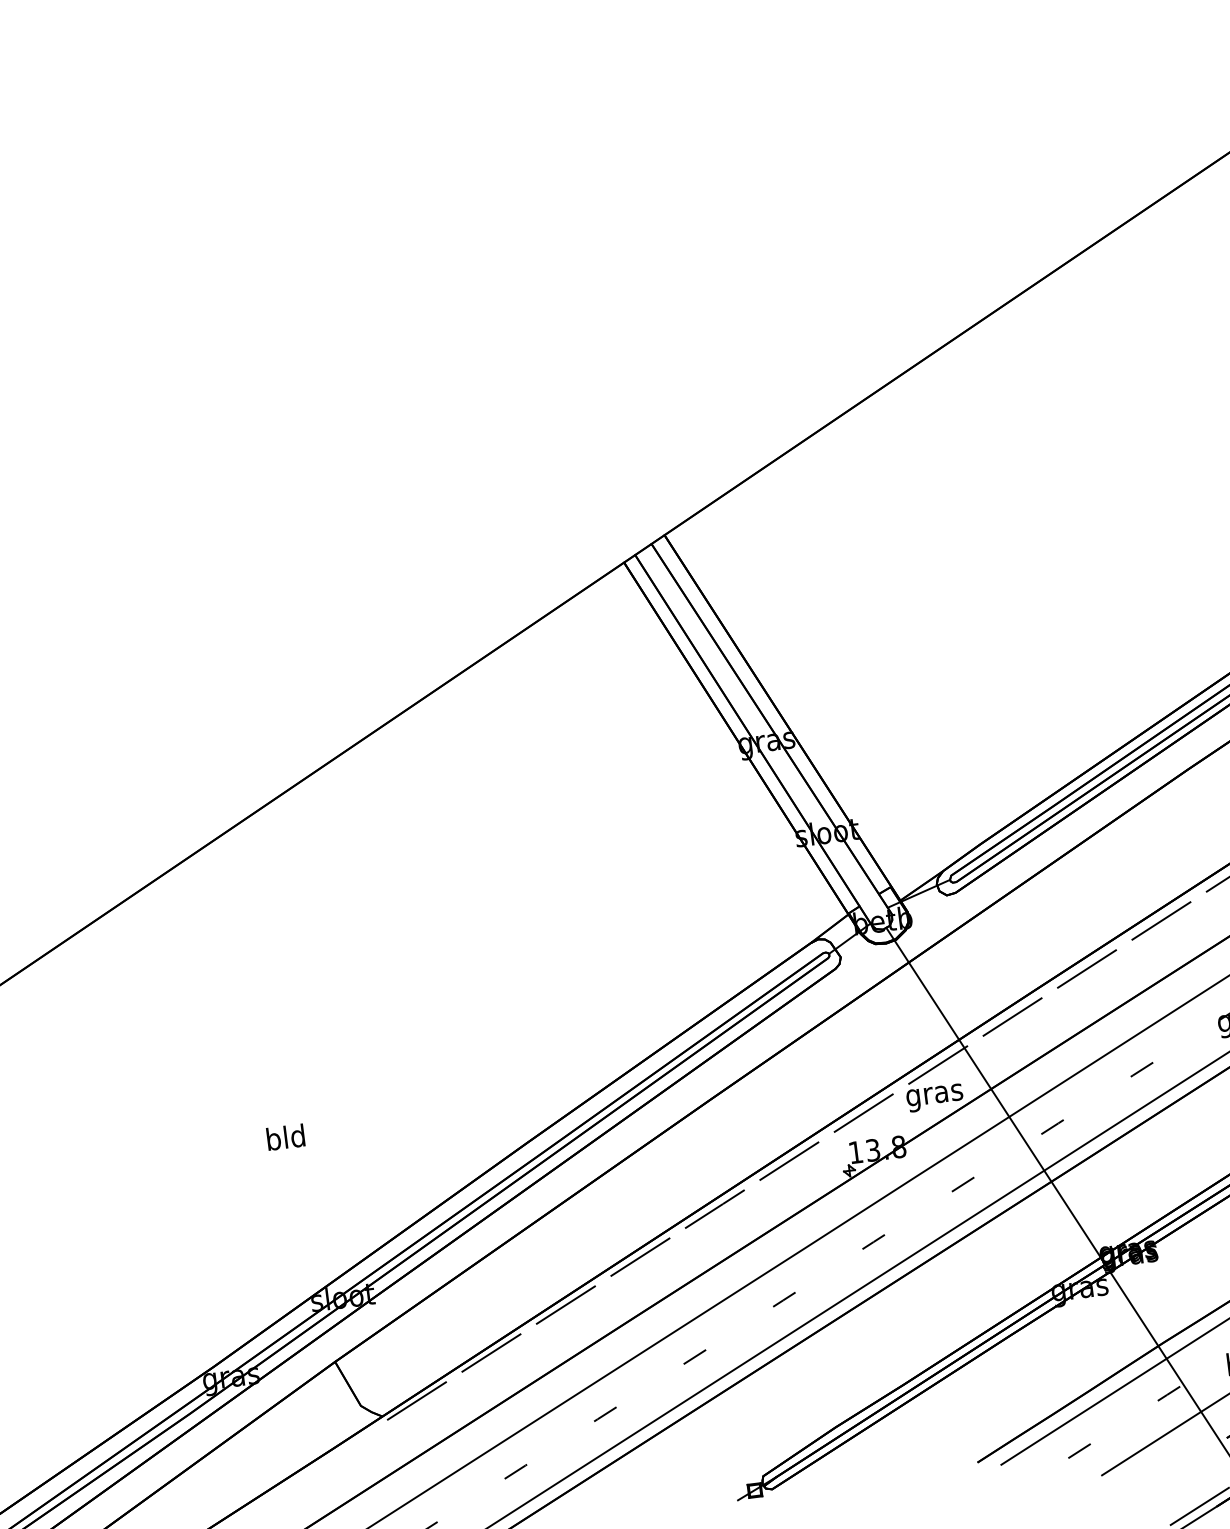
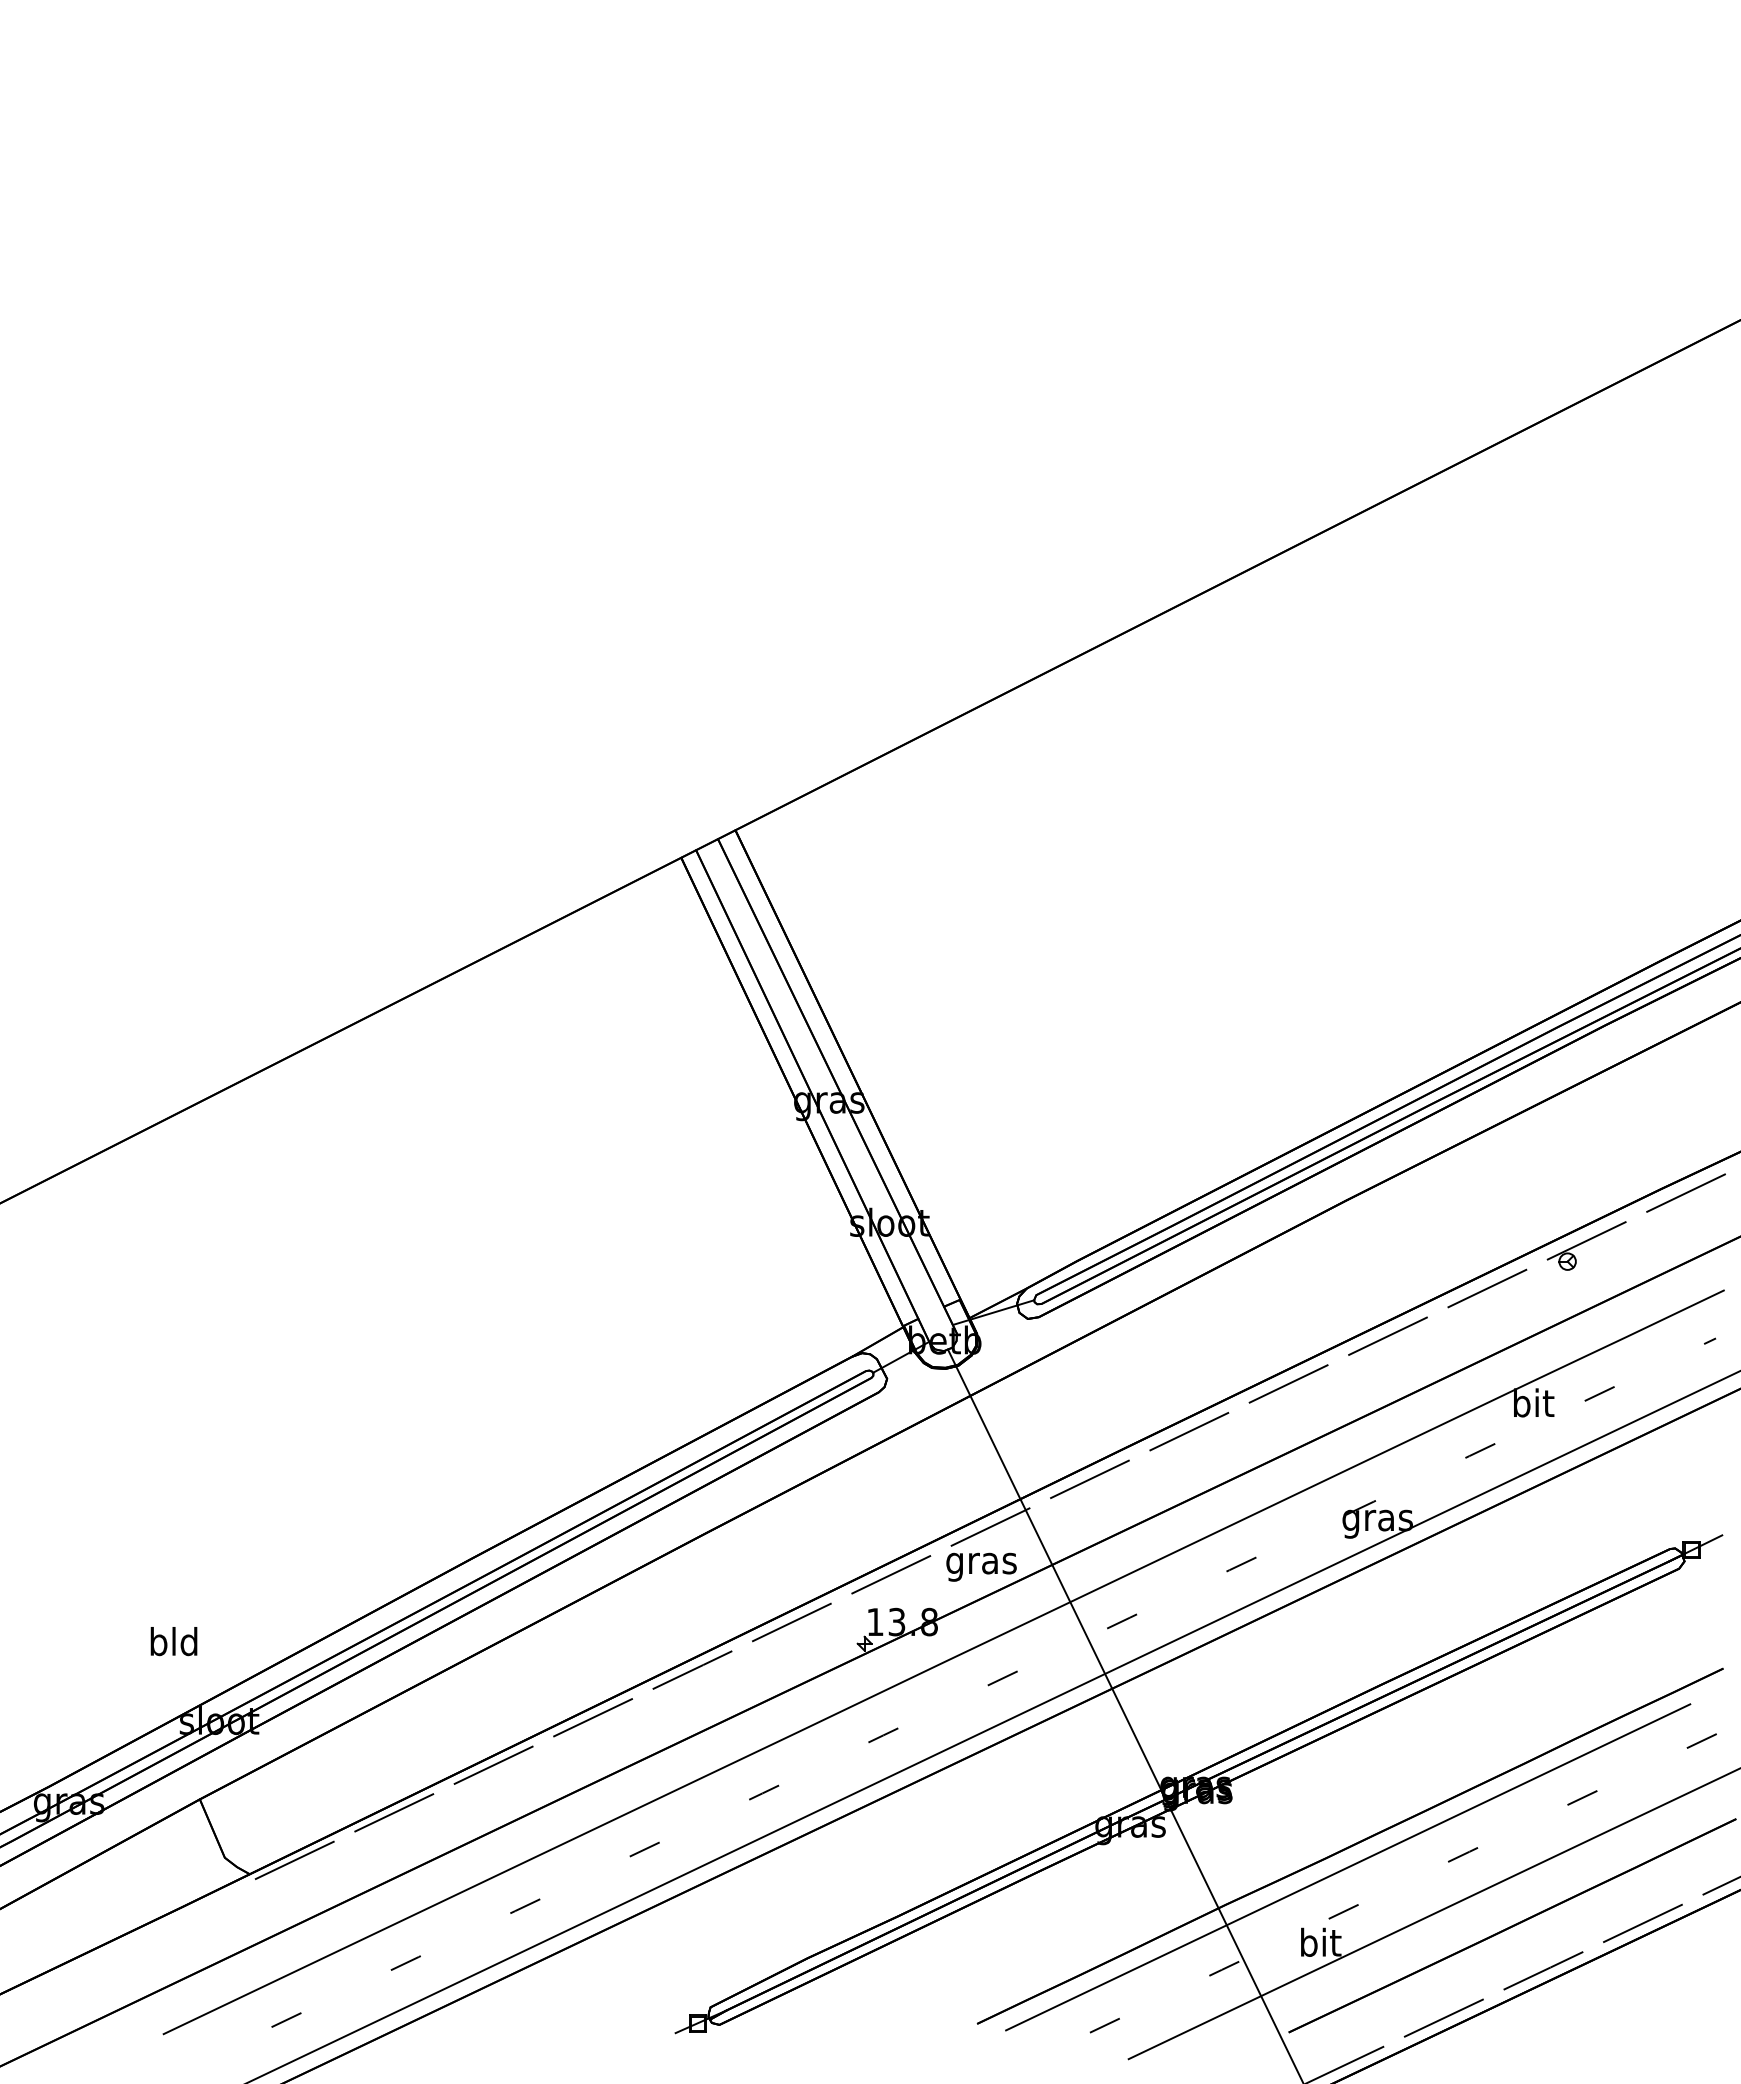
text: (285, 1137) -> (173, 1641), moved

